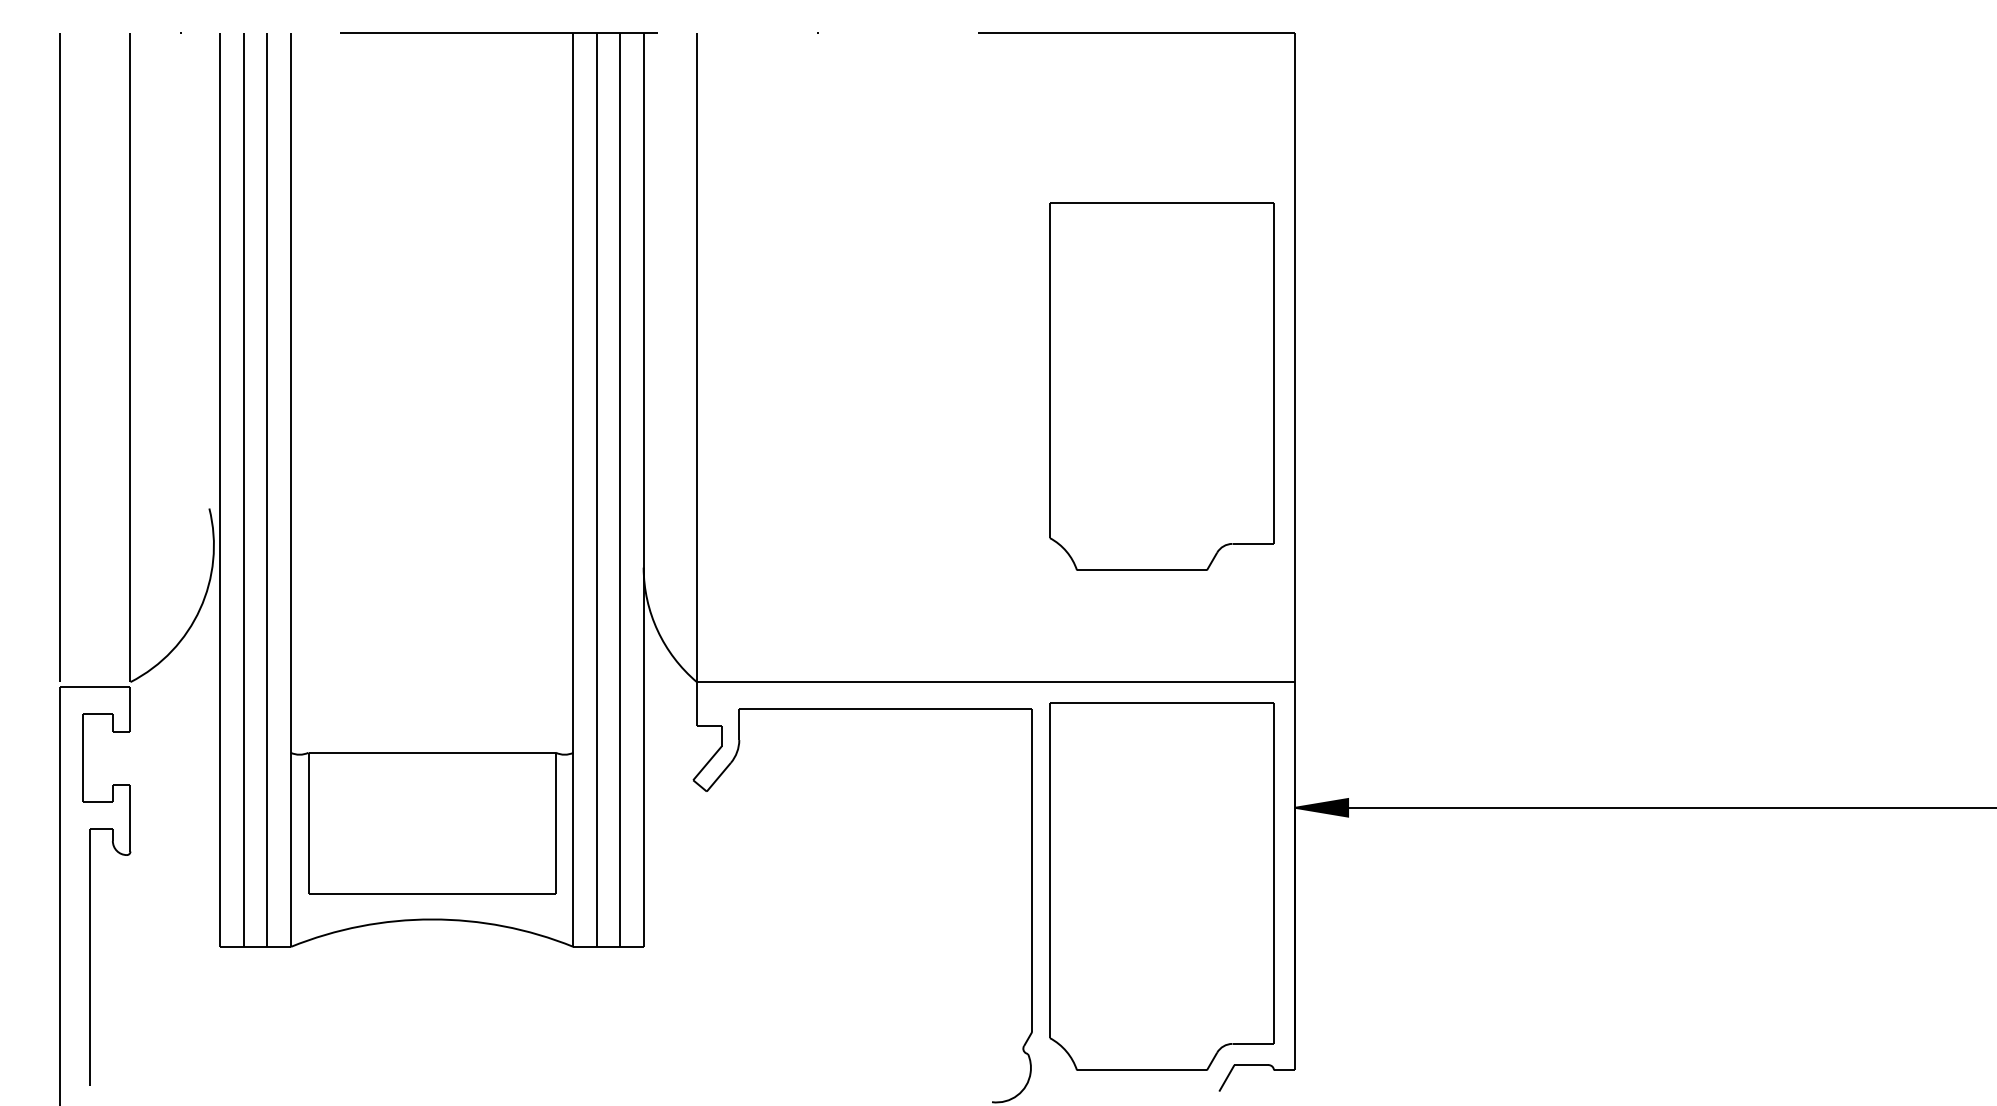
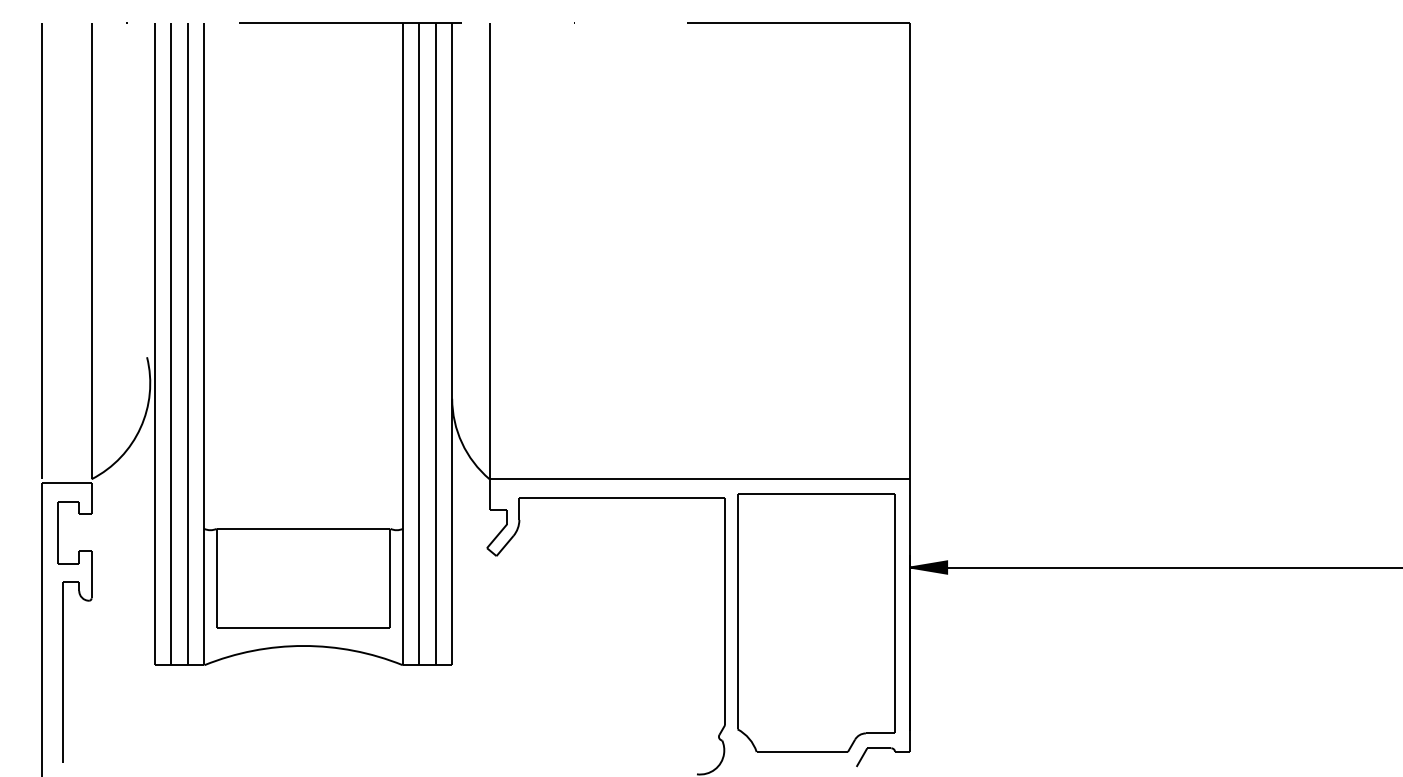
part: (1161, 386) -> (816, 271), removed

